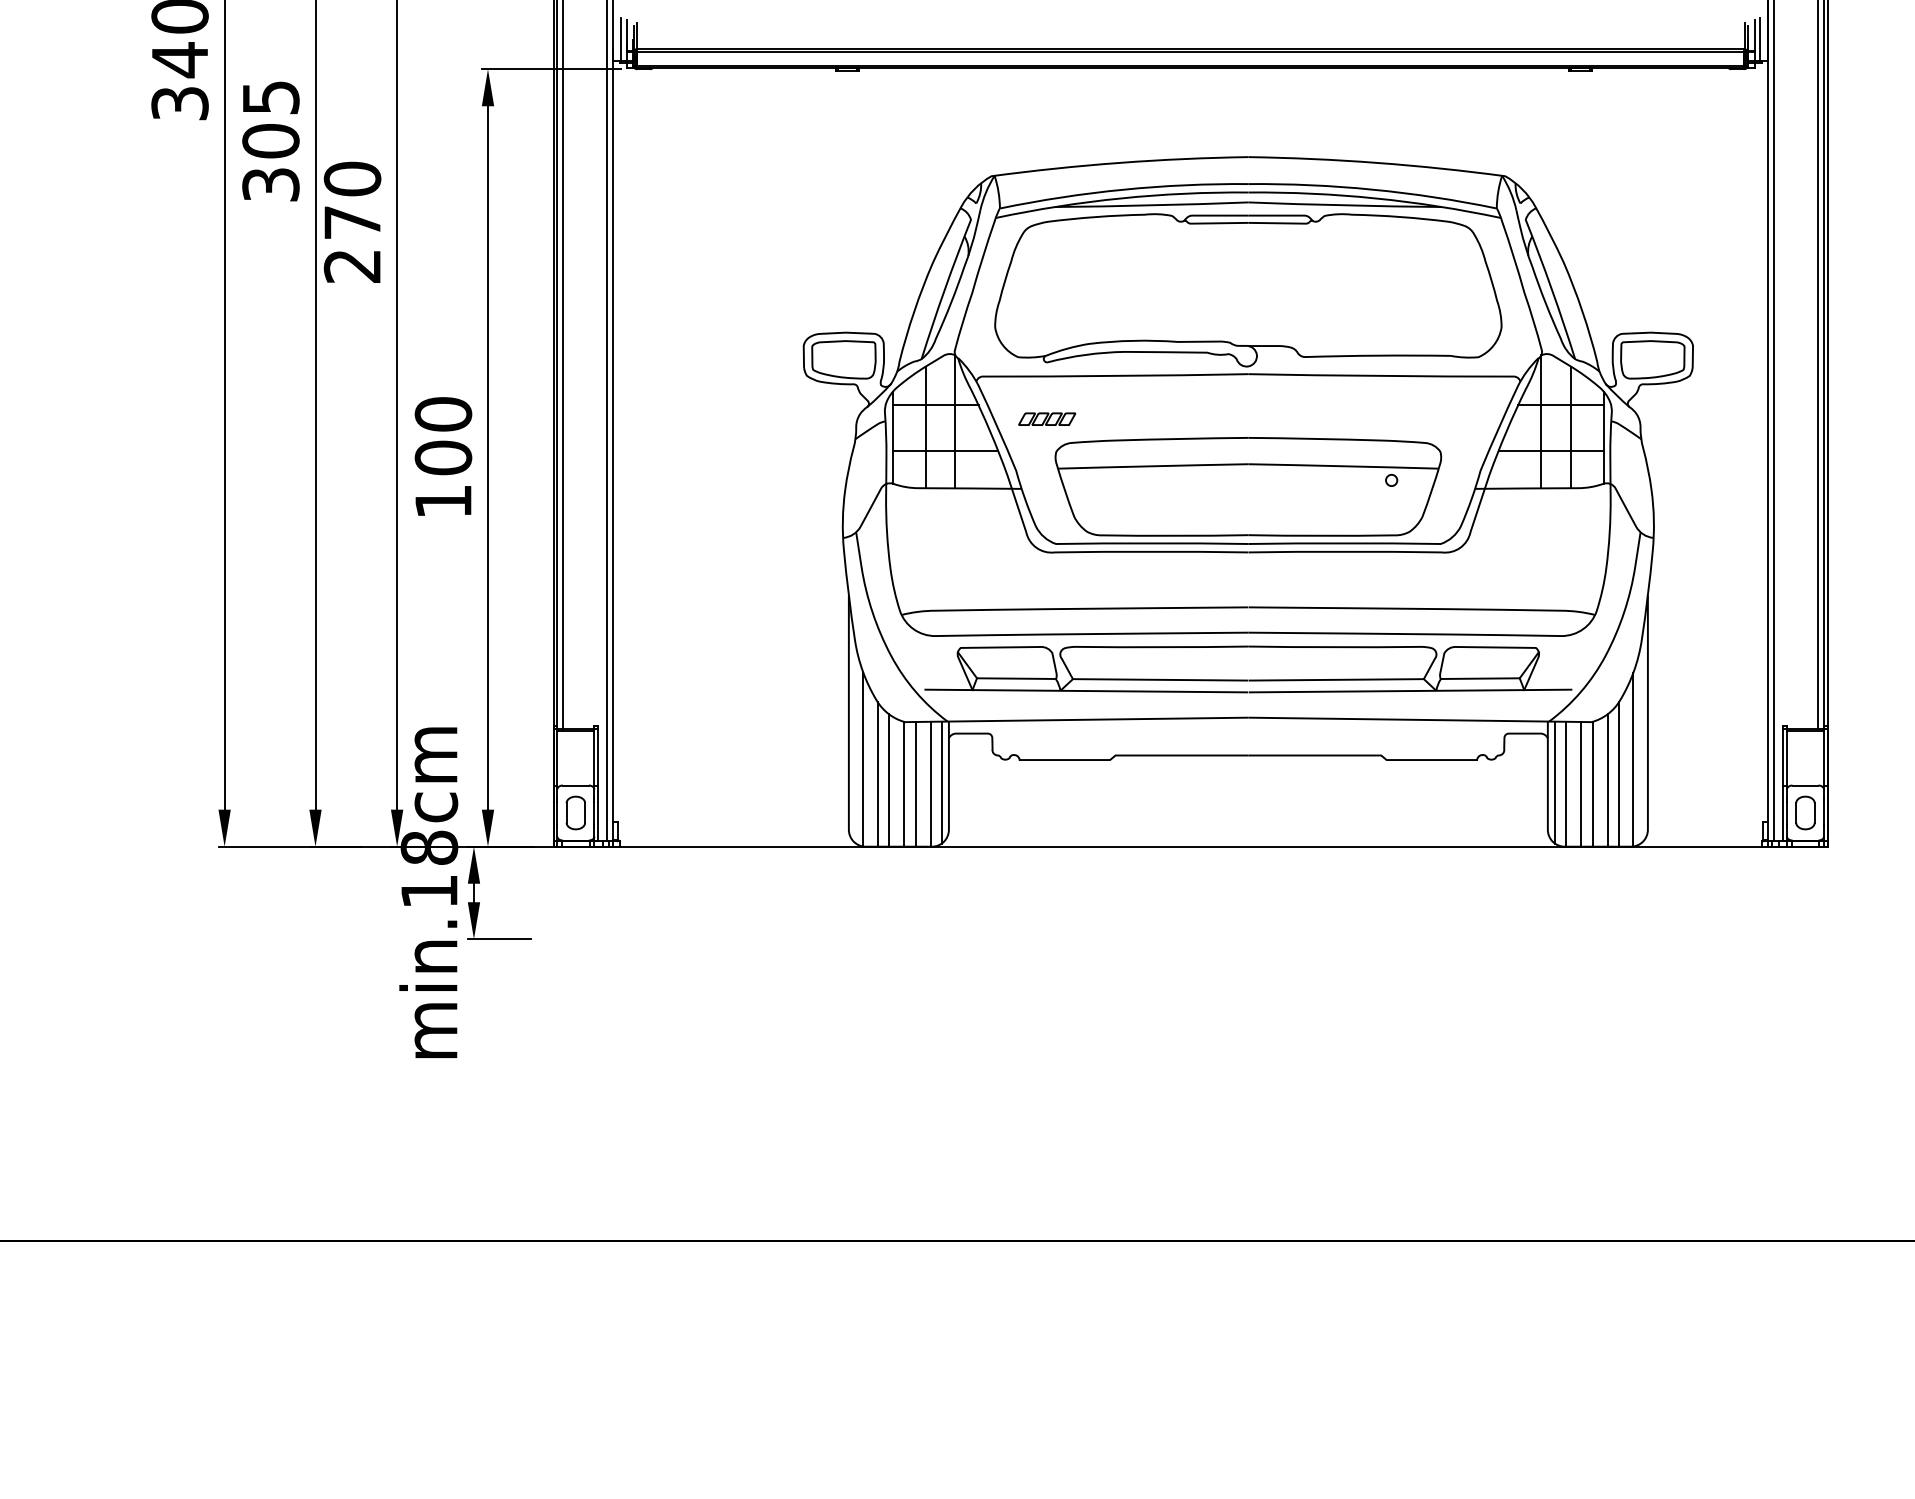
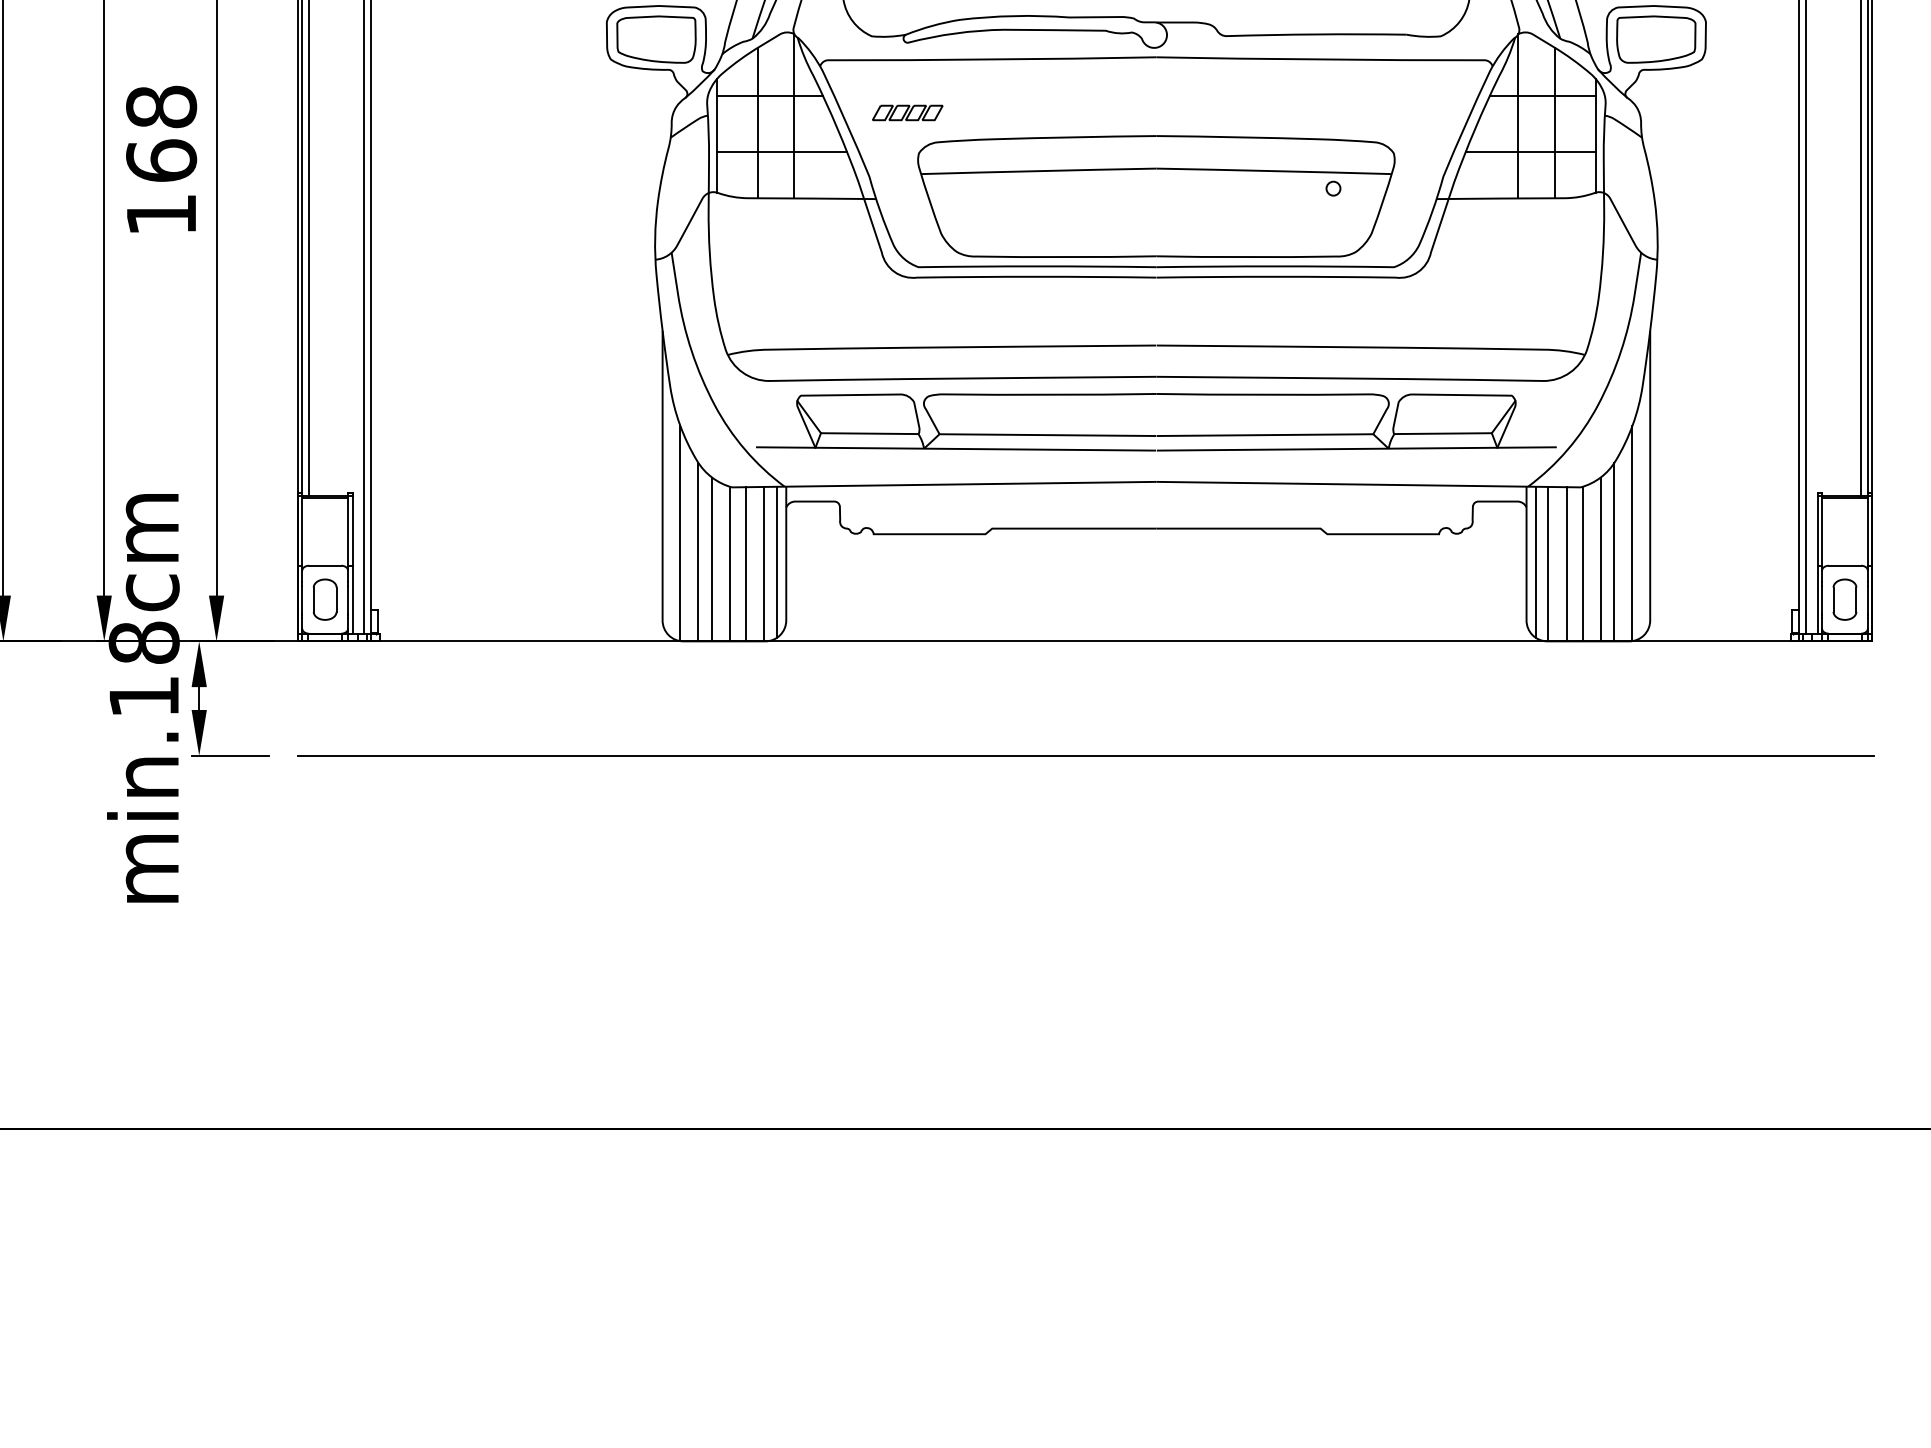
text: (443, 436) -> (161, 134), 100 -> 168
line: (1191, 939) -> (1086, 756), added

